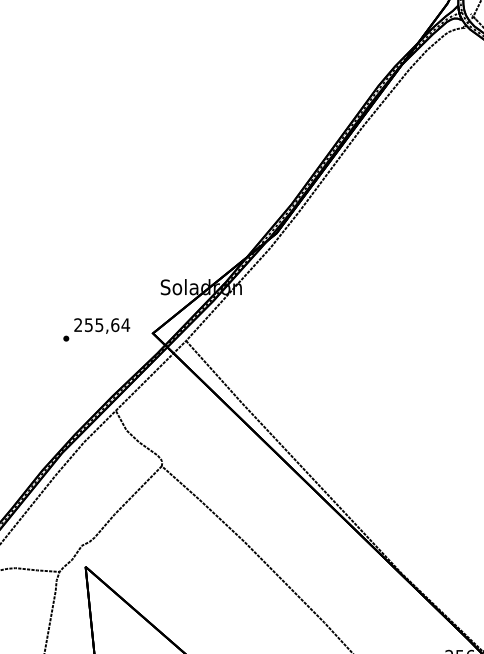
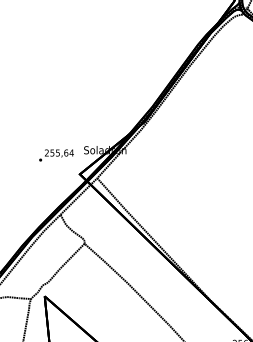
text: (96, 329) -> (56, 155), moved

